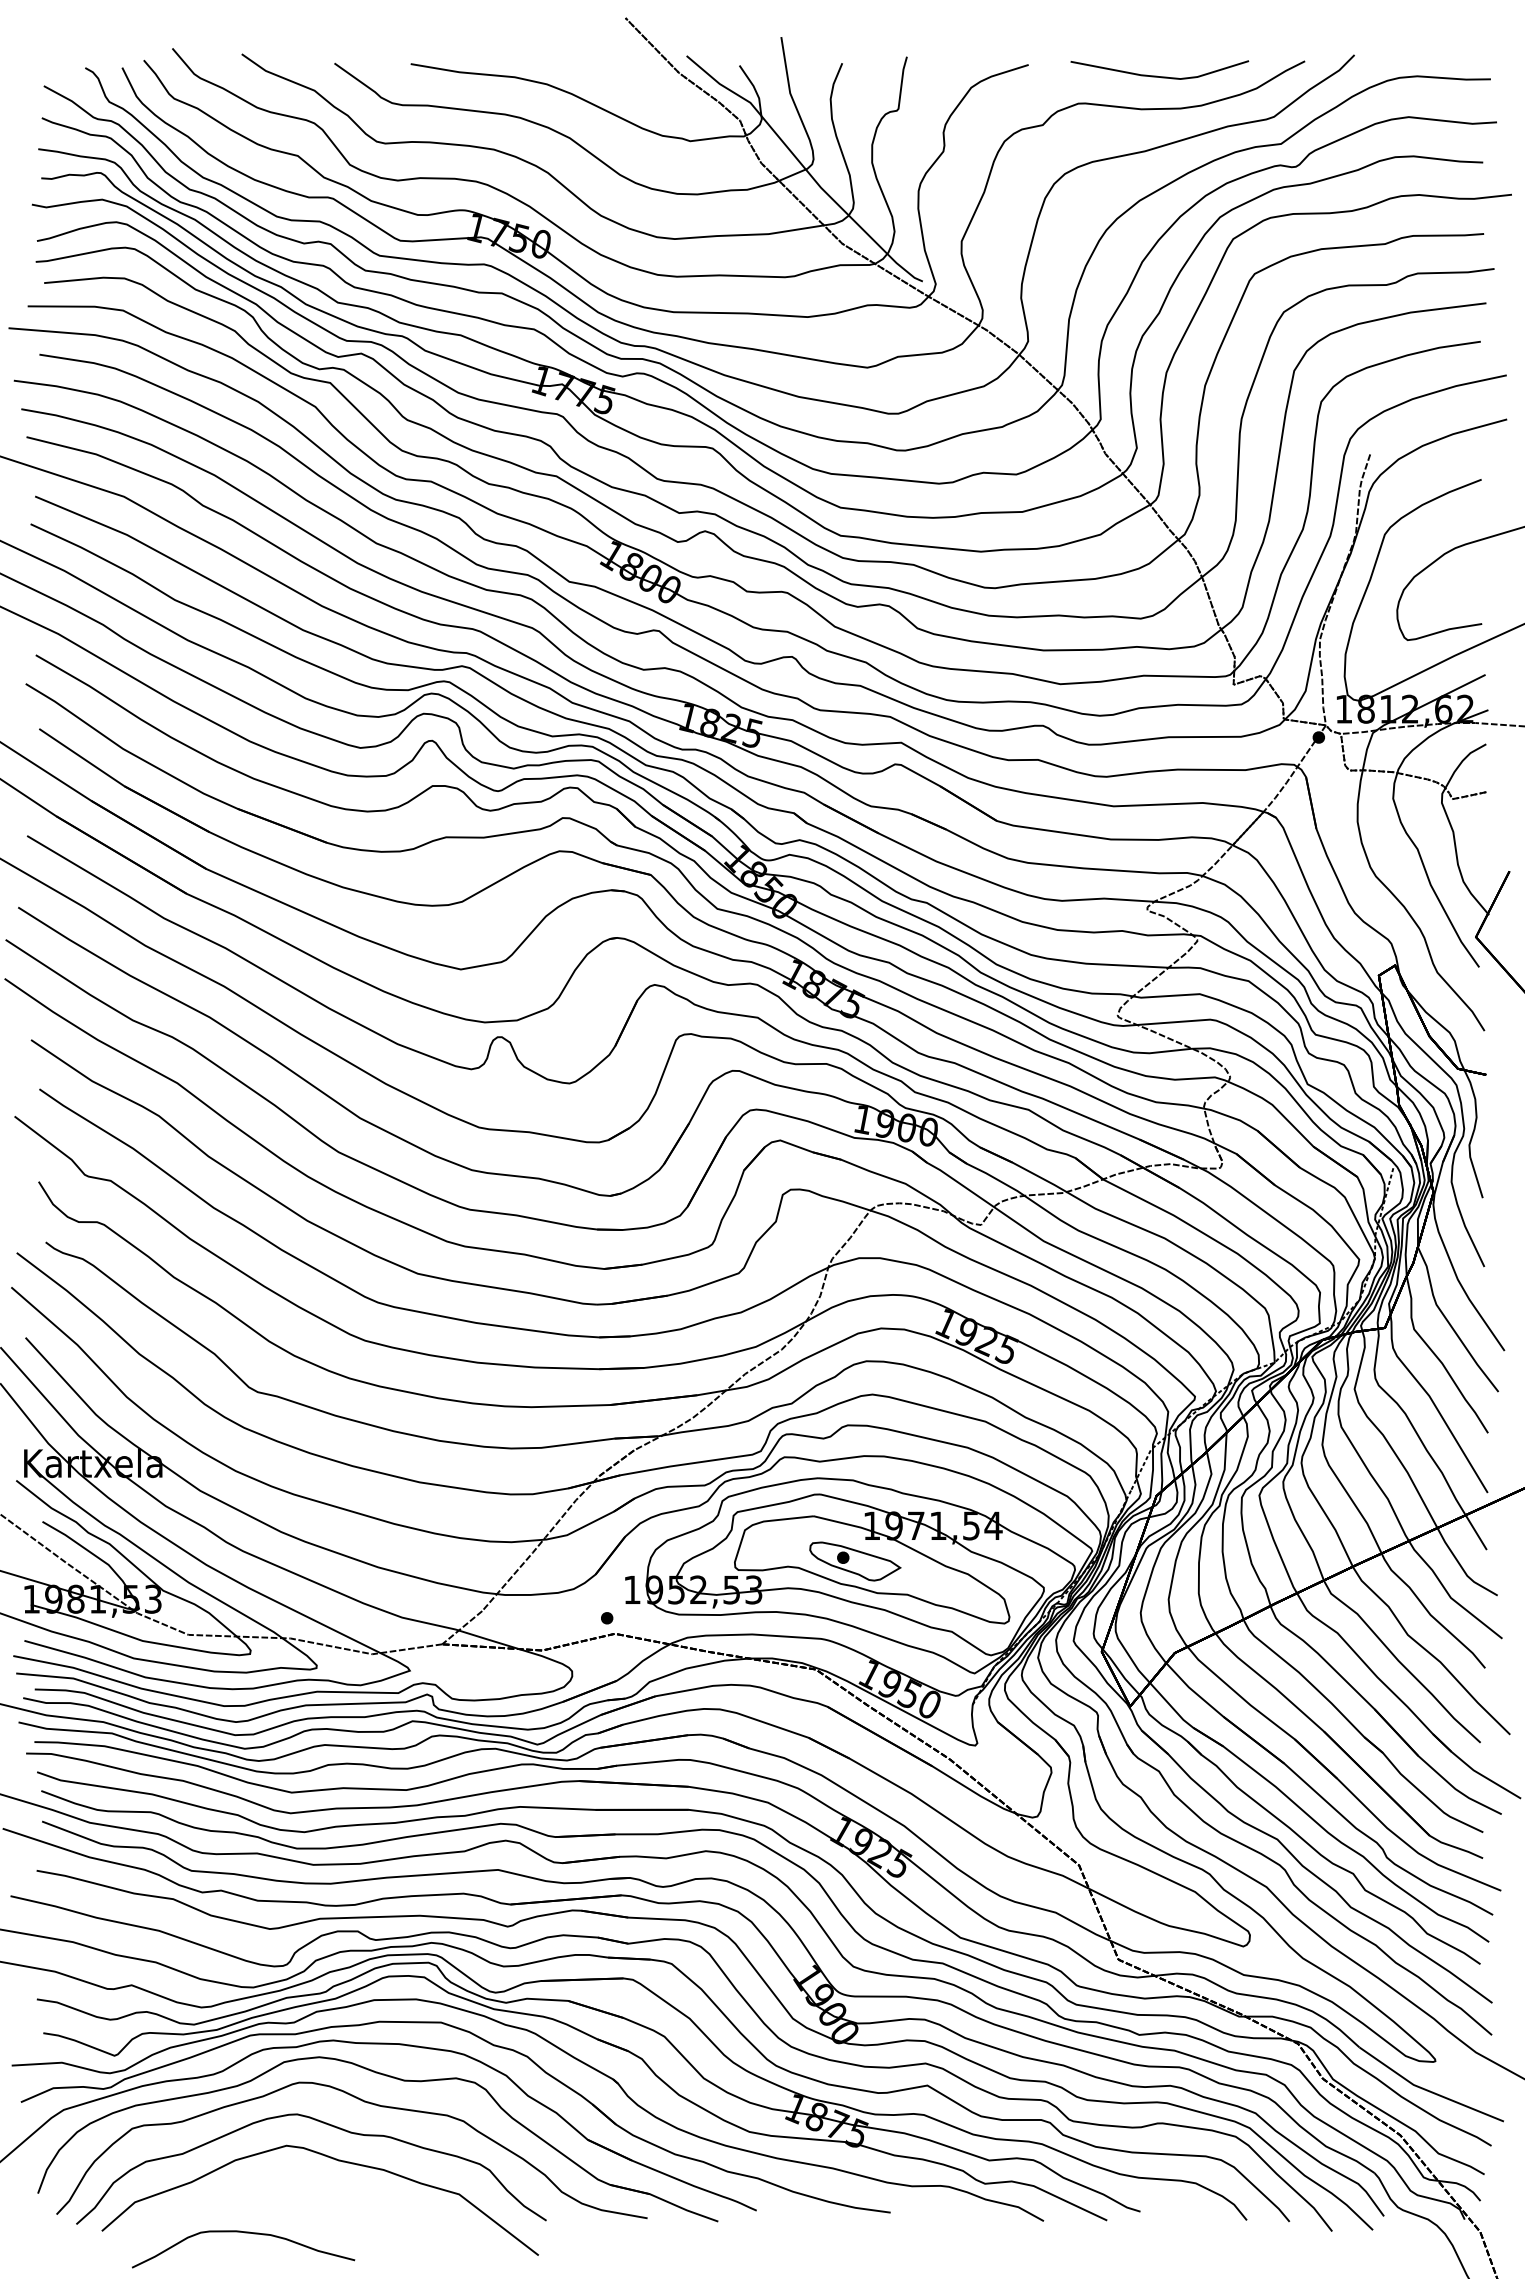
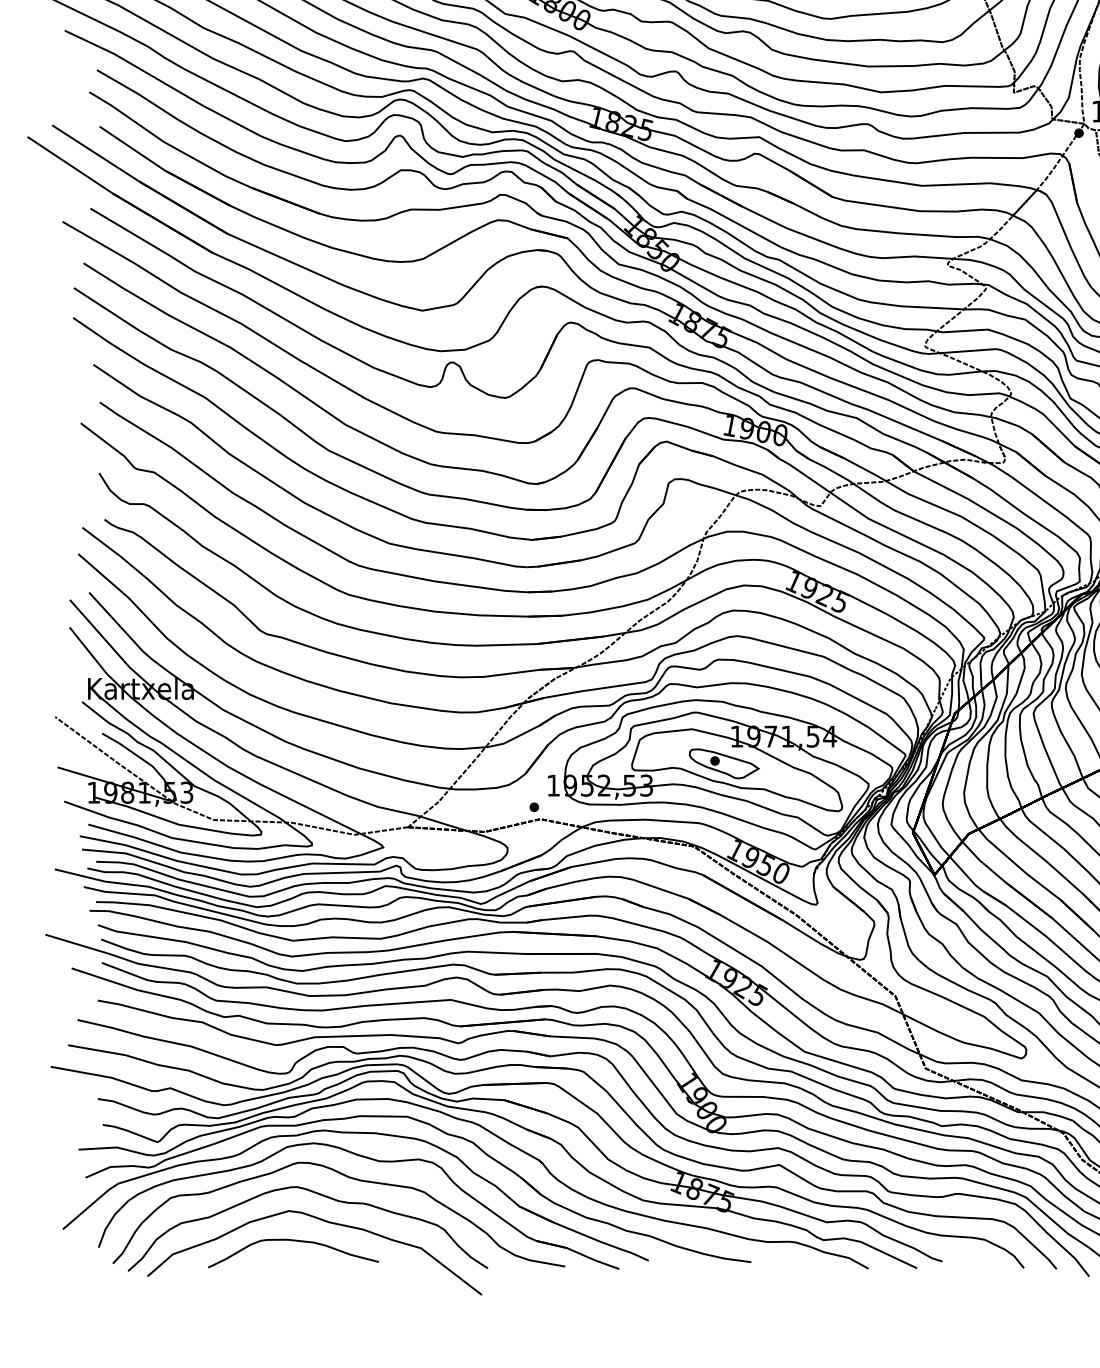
curve: (244, 2233) -> (294, 1241), moved

